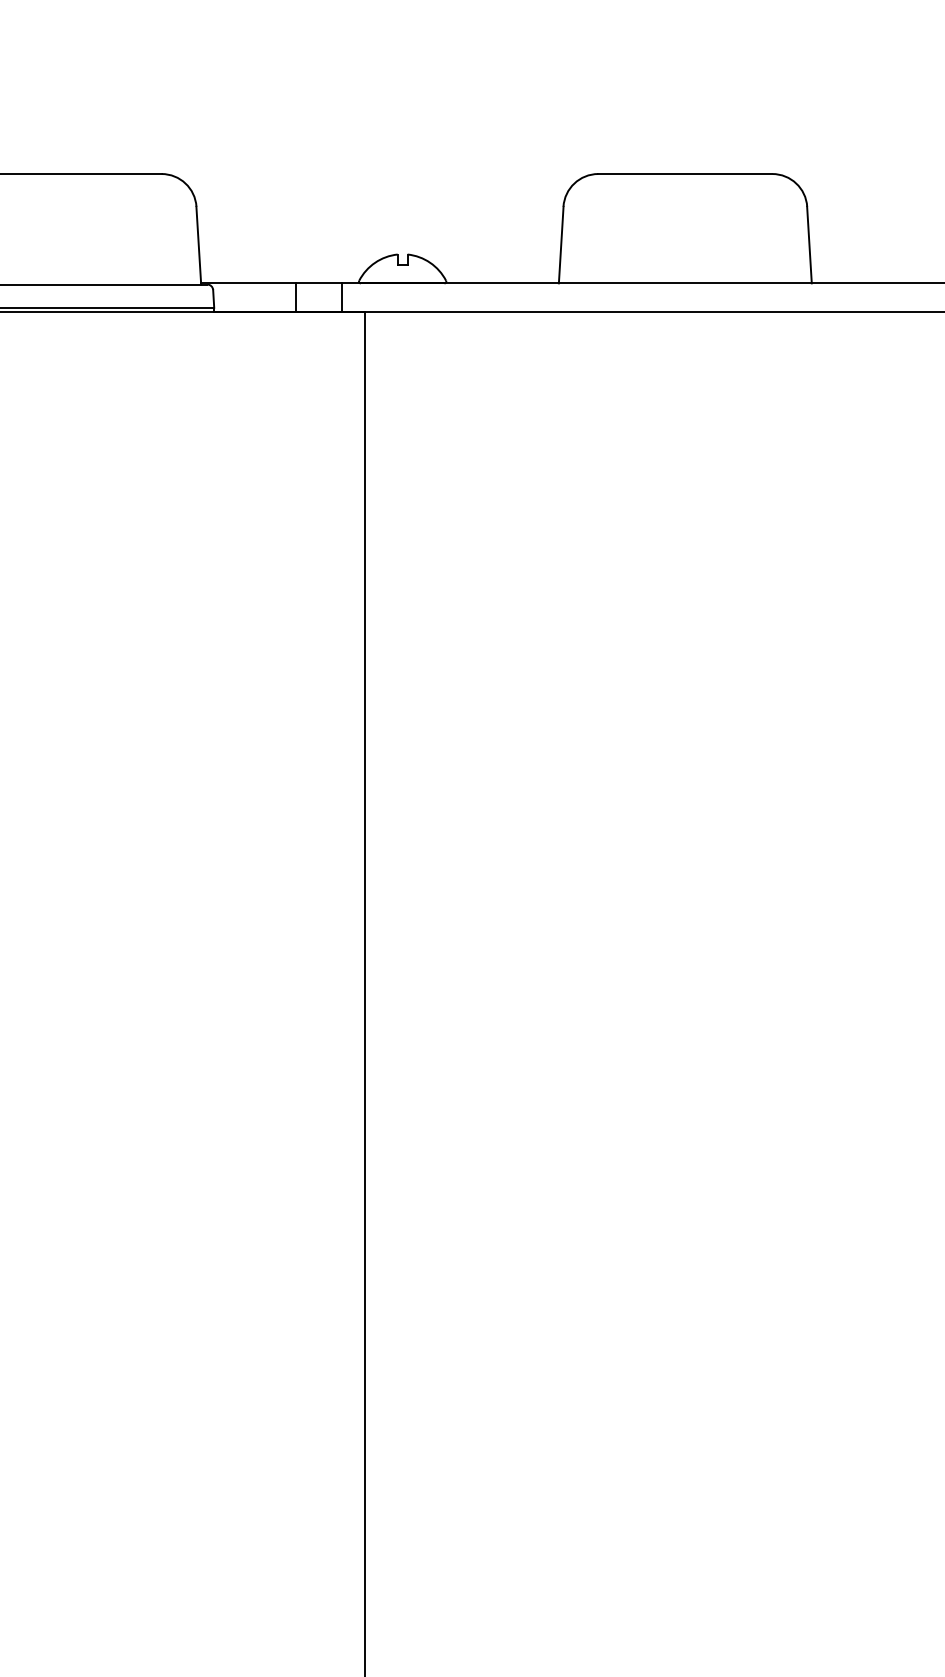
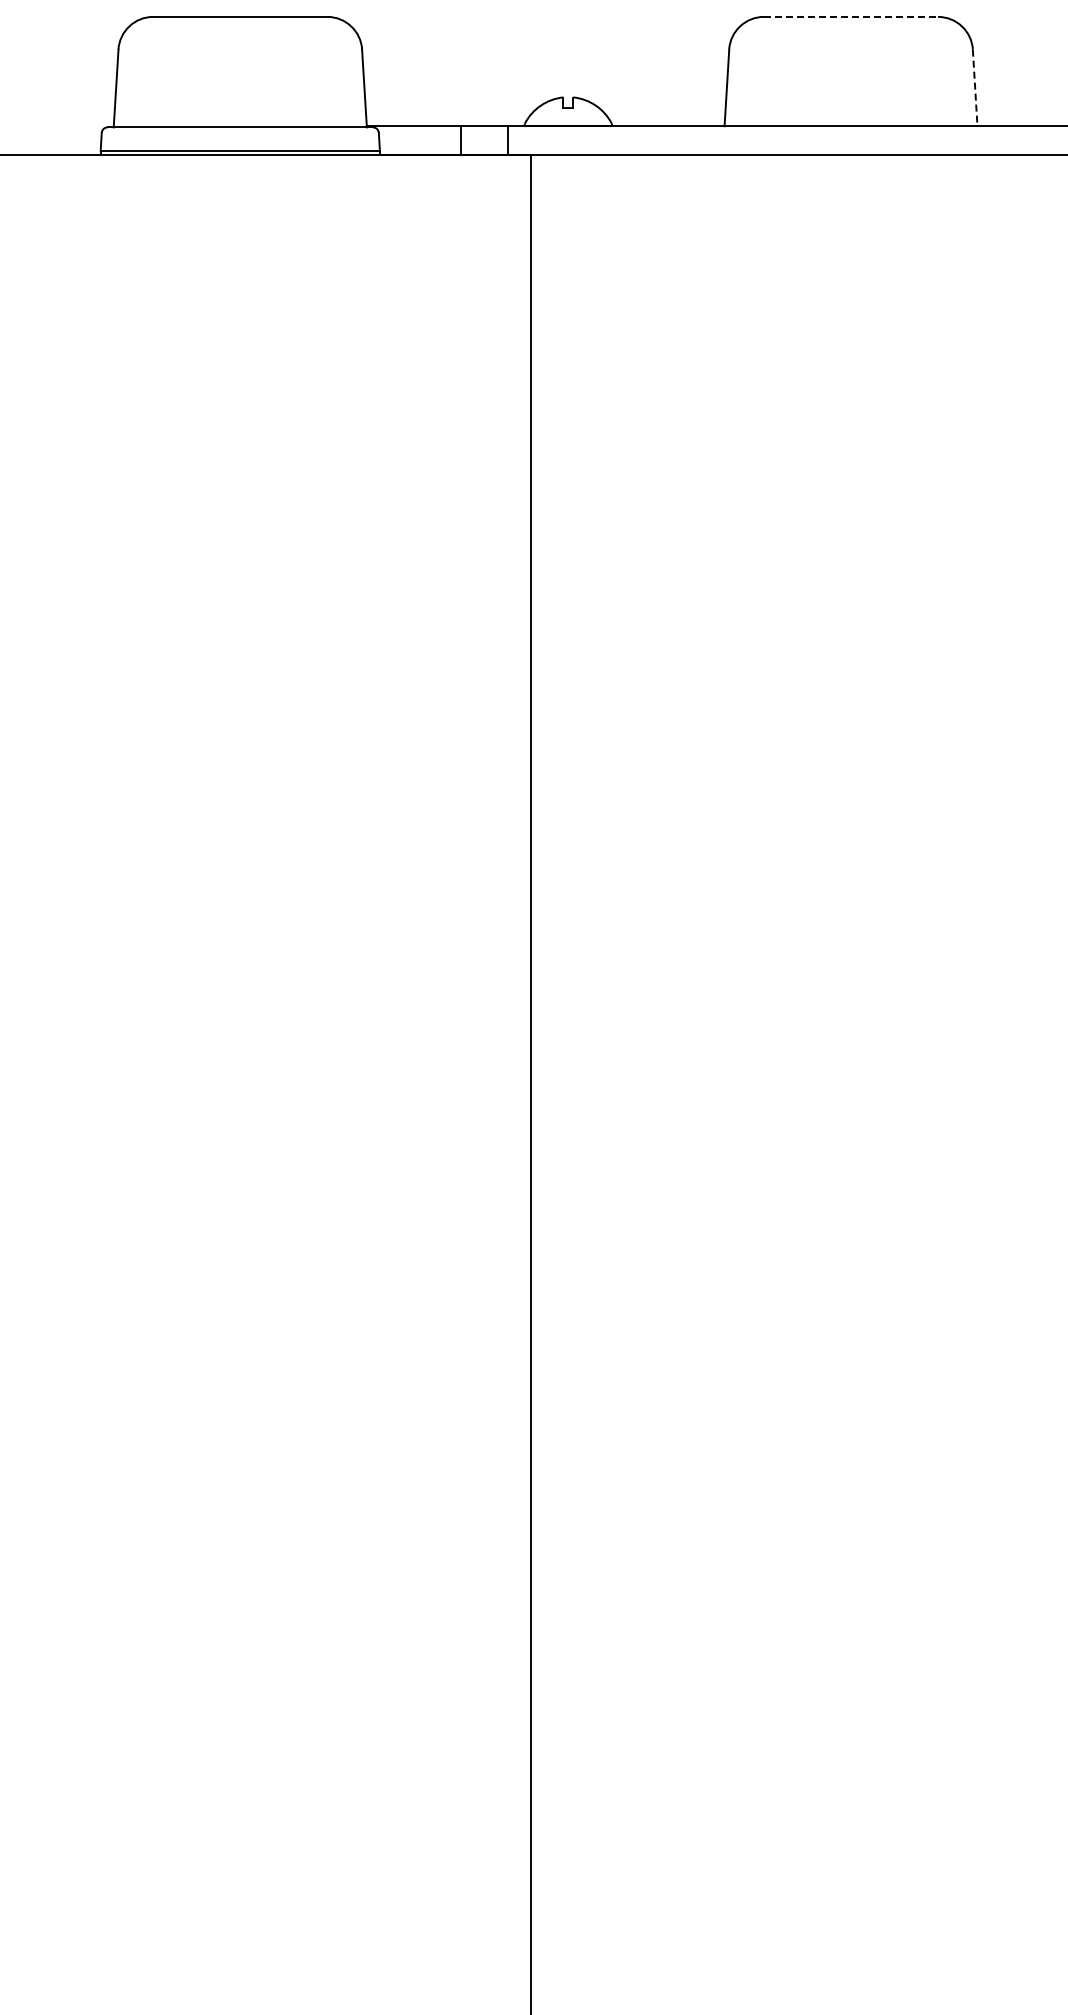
line: (685, 173) -> (851, 16), solid -> dashed
line: (809, 245) -> (975, 88), solid -> dashed

